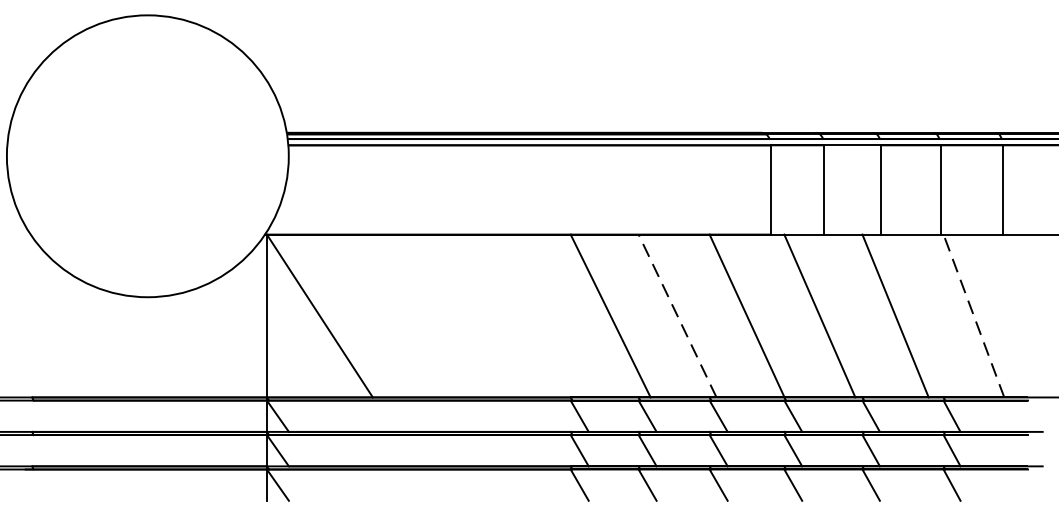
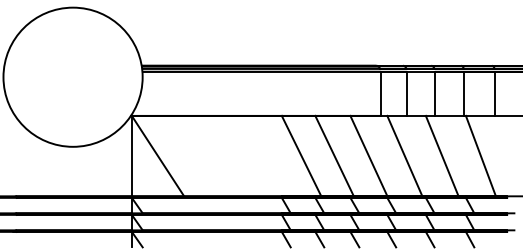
line: (677, 316) -> (334, 156), dashed -> solid
line: (973, 316) -> (480, 156), dashed -> solid

